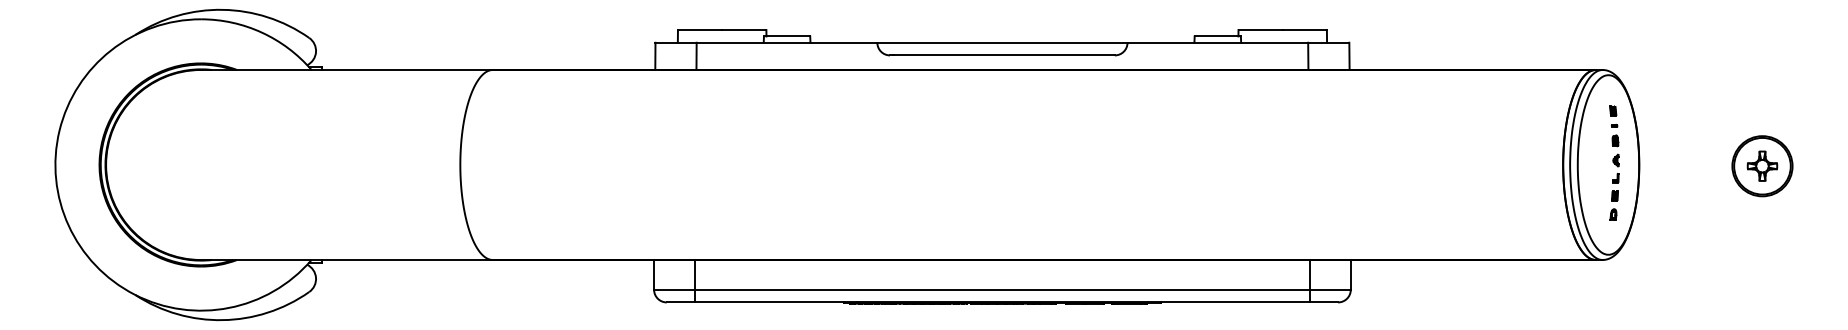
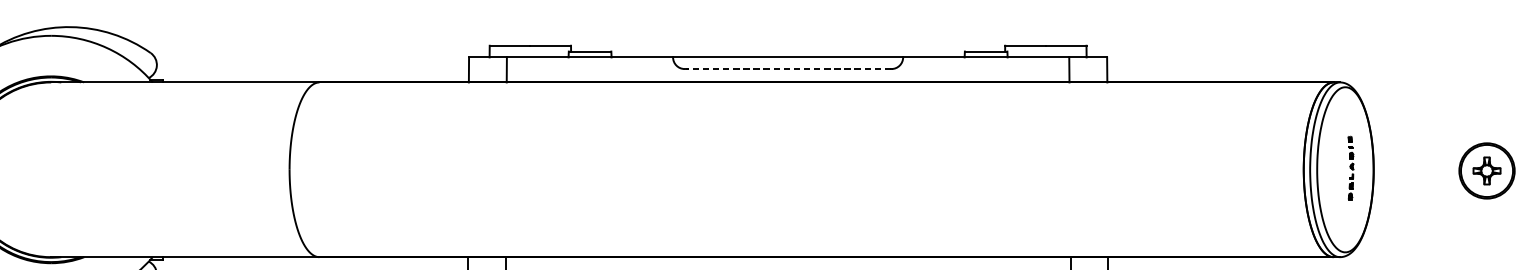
line: (1003, 55) -> (789, 69), solid -> dashed
part: (1614, 162) -> (1350, 167), size x0.6

